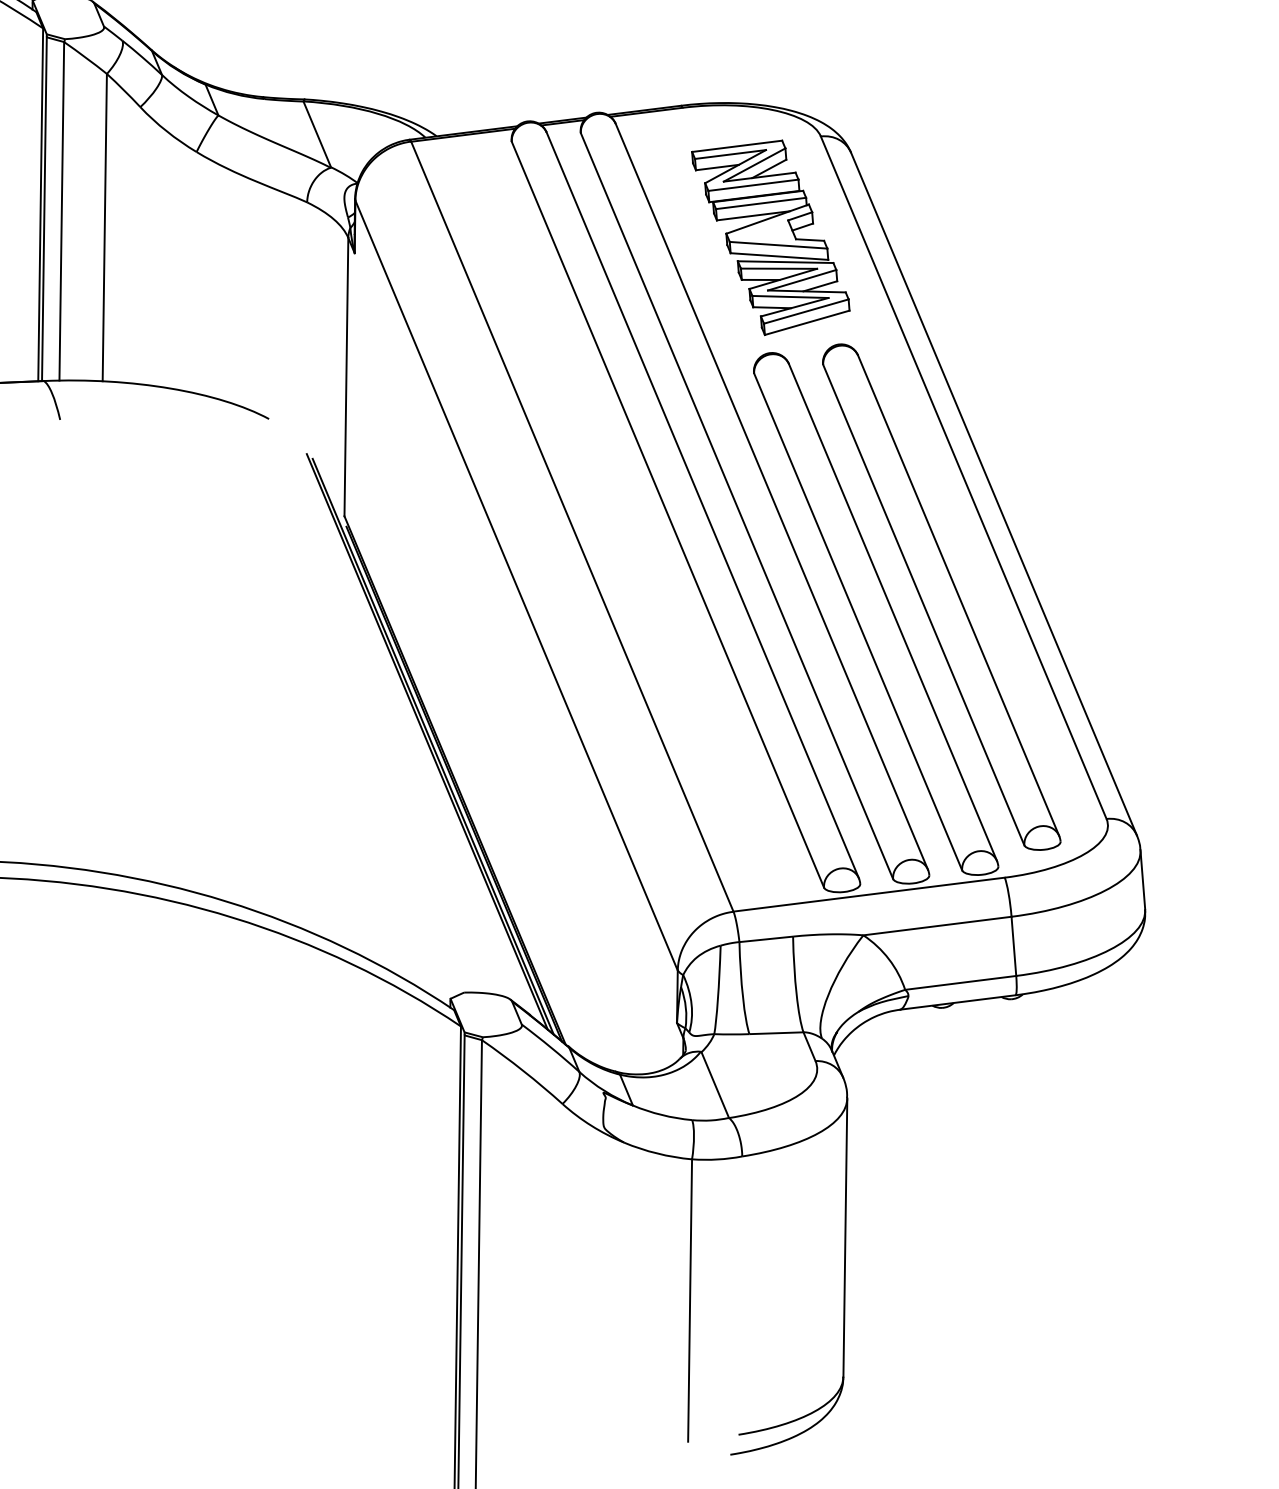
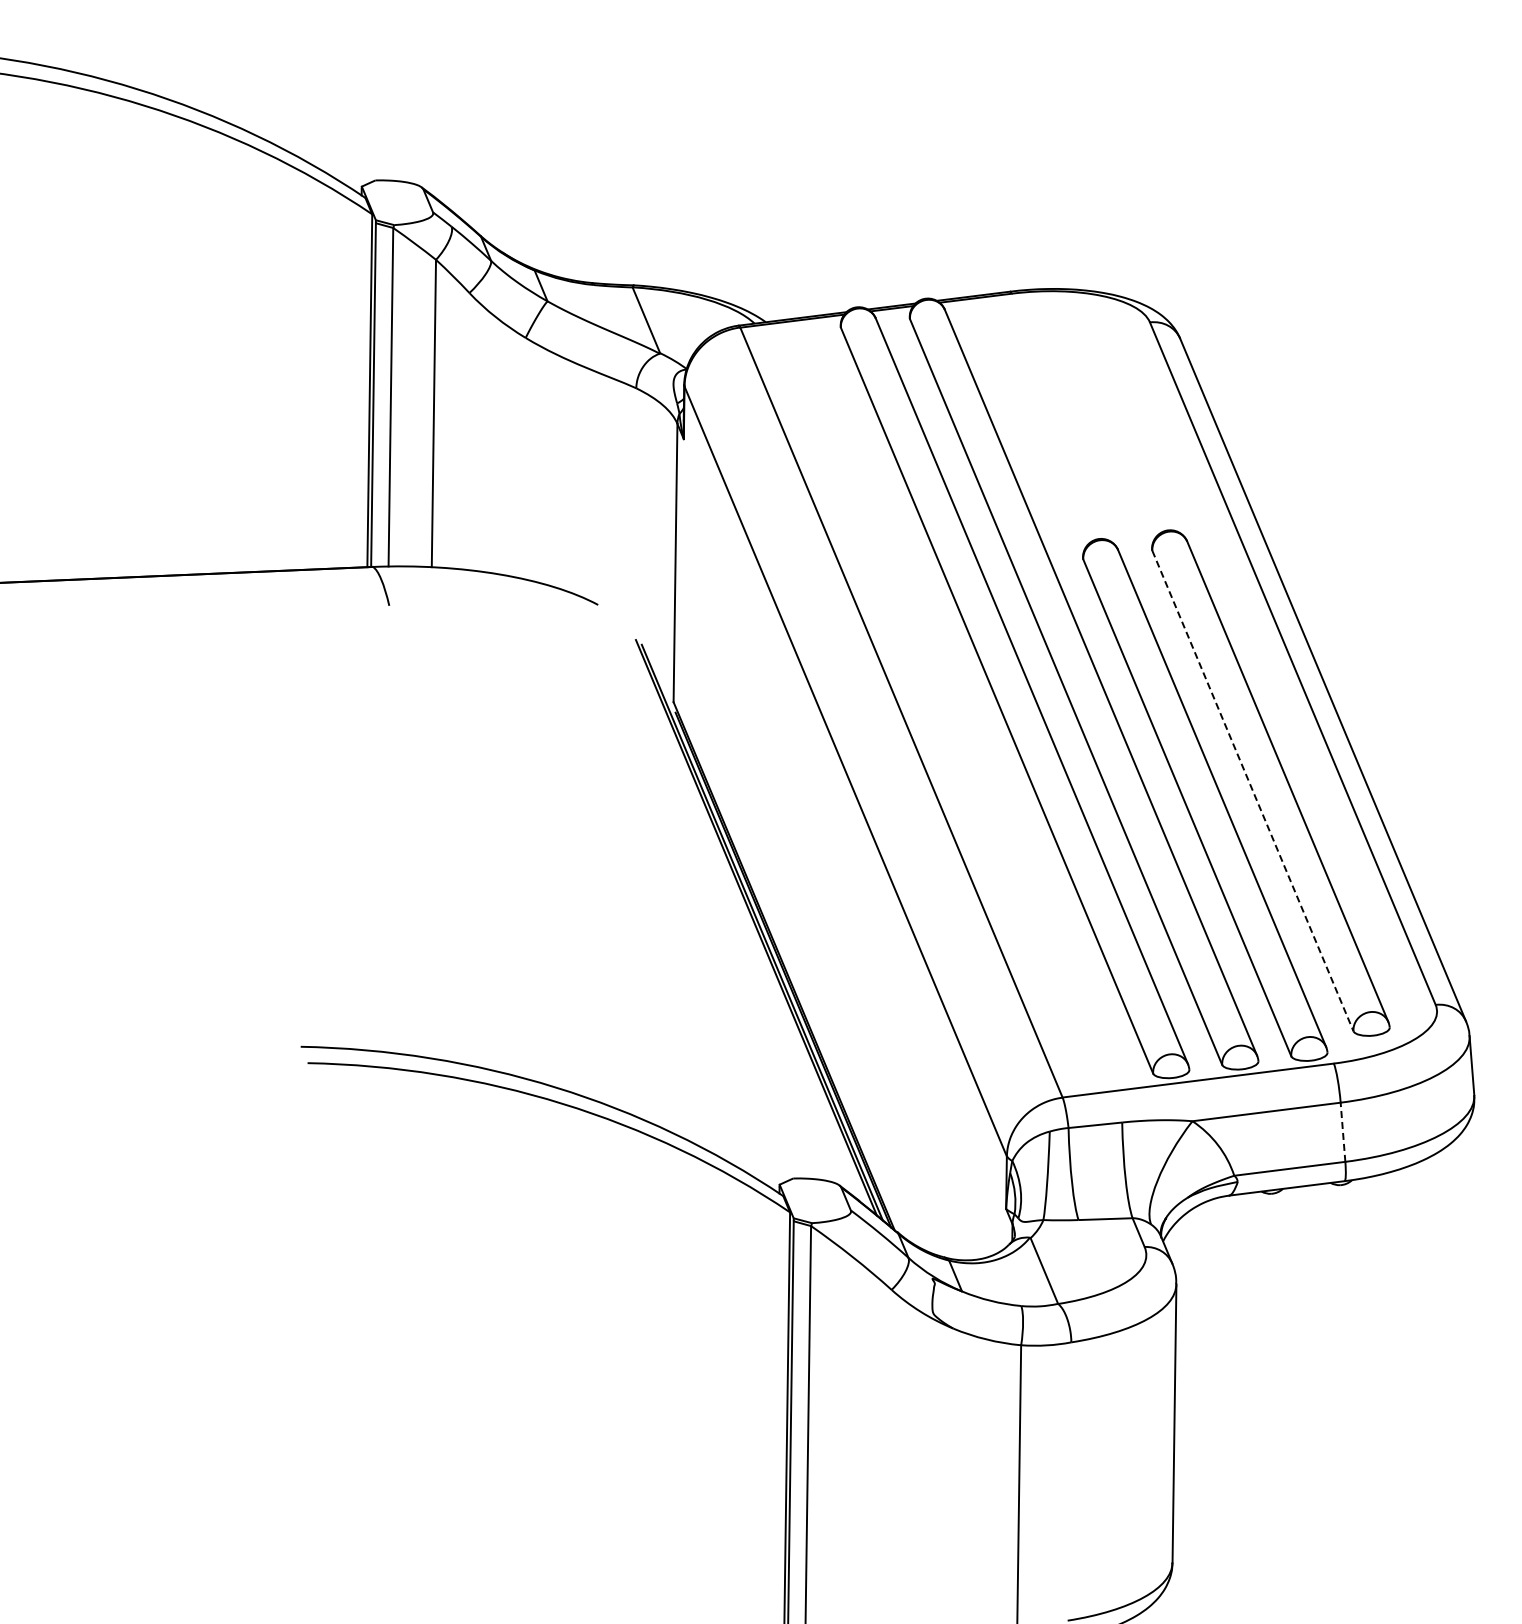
part: (770, 237) -> (1099, 423), removed
line: (924, 605) -> (1253, 791), solid -> dashed
line: (1014, 946) -> (1343, 1132), solid -> dashed

